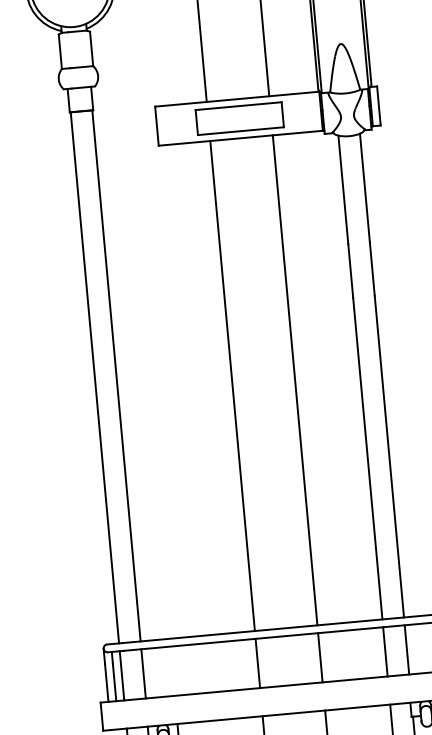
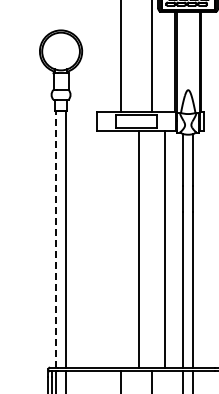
line: (93, 376) -> (55, 238), solid -> dashed
line: (294, 378) -> (164, 248), moved
line: (232, 384) -> (139, 248), moved

